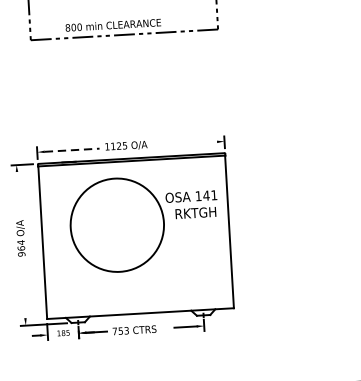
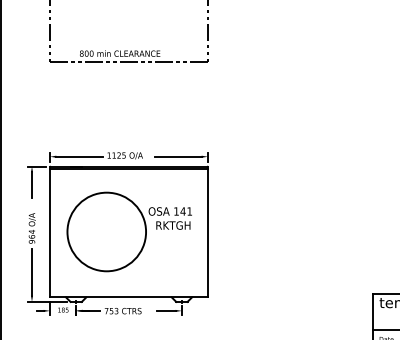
line: (189, 143) -> (178, 156), added
line: (72, 149) -> (79, 156), dashed -> solid
line: (18, 186) -> (32, 184), added
part: (143, 223) -> (128, 231), moved
line: (24, 289) -> (32, 271), added

